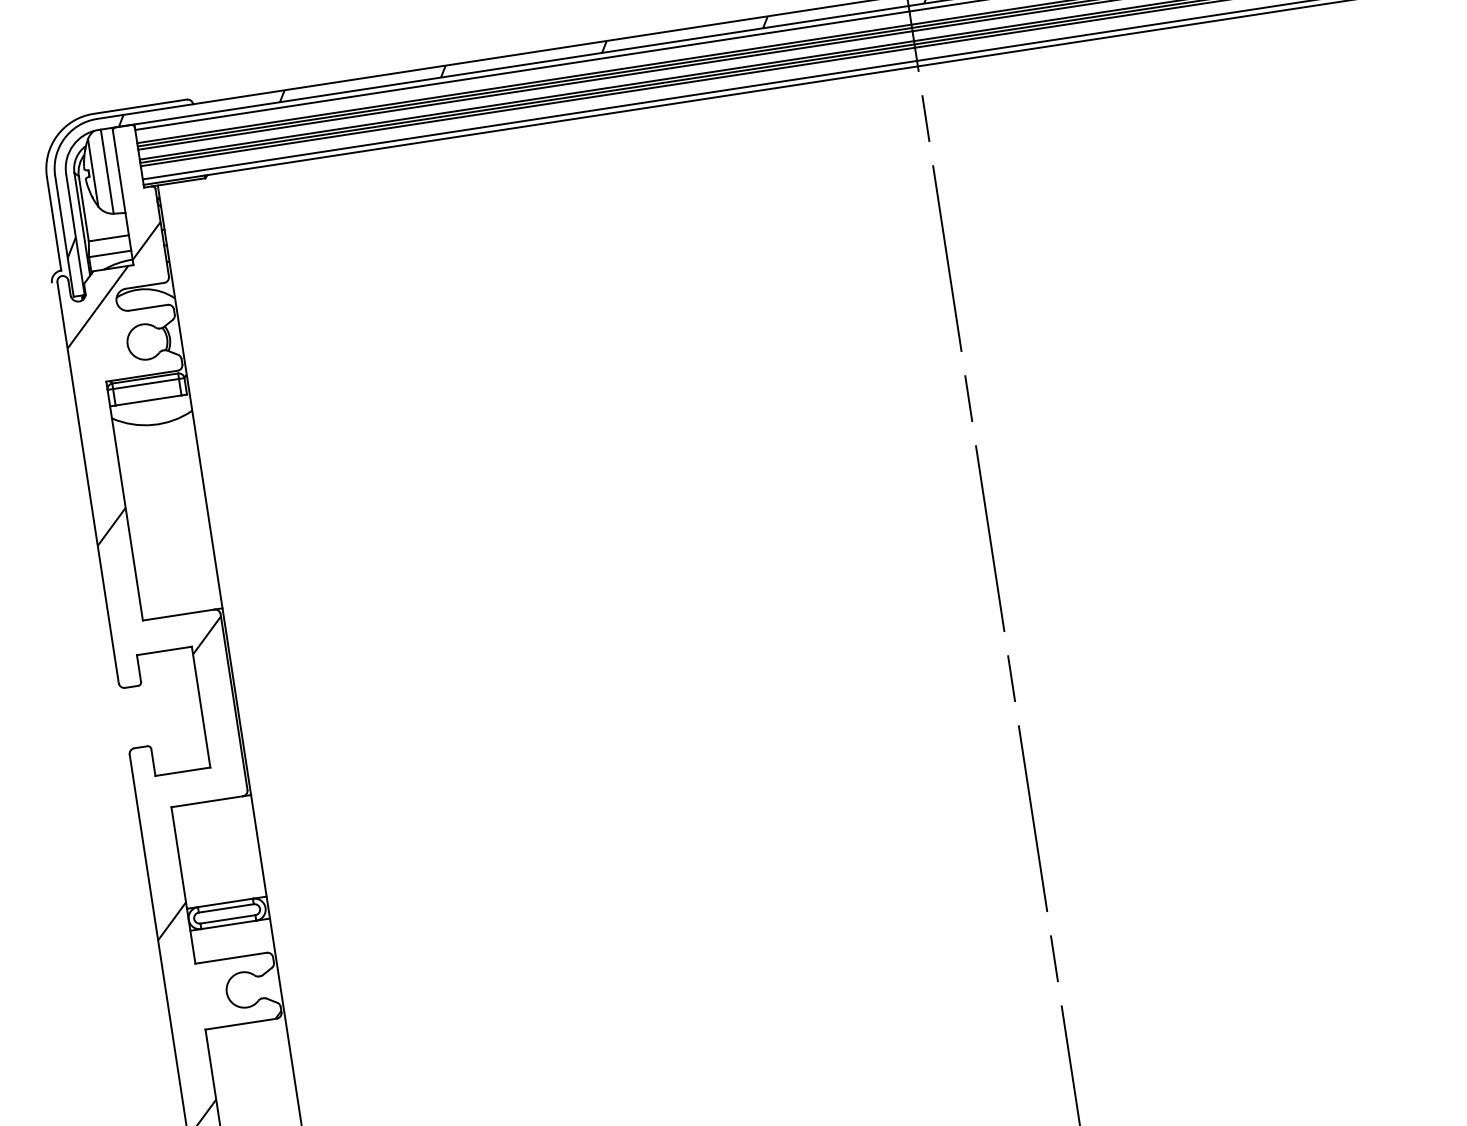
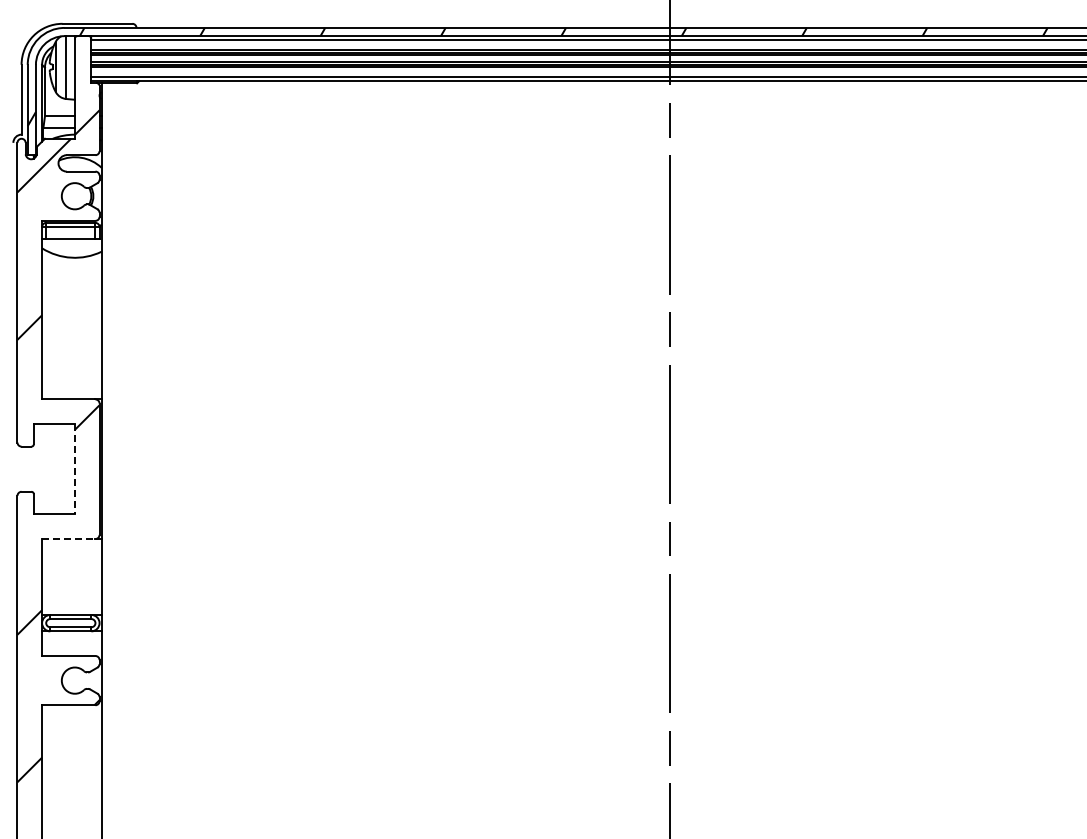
line: (200, 707) -> (74, 469), solid -> dashed
line: (206, 802) -> (68, 539), solid -> dashed

